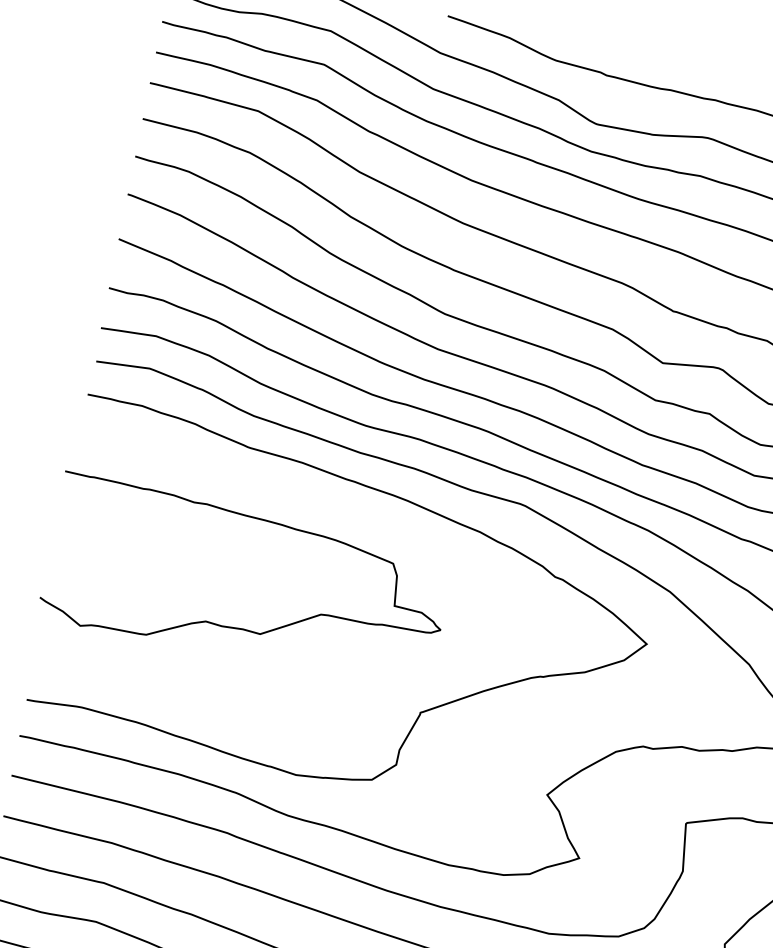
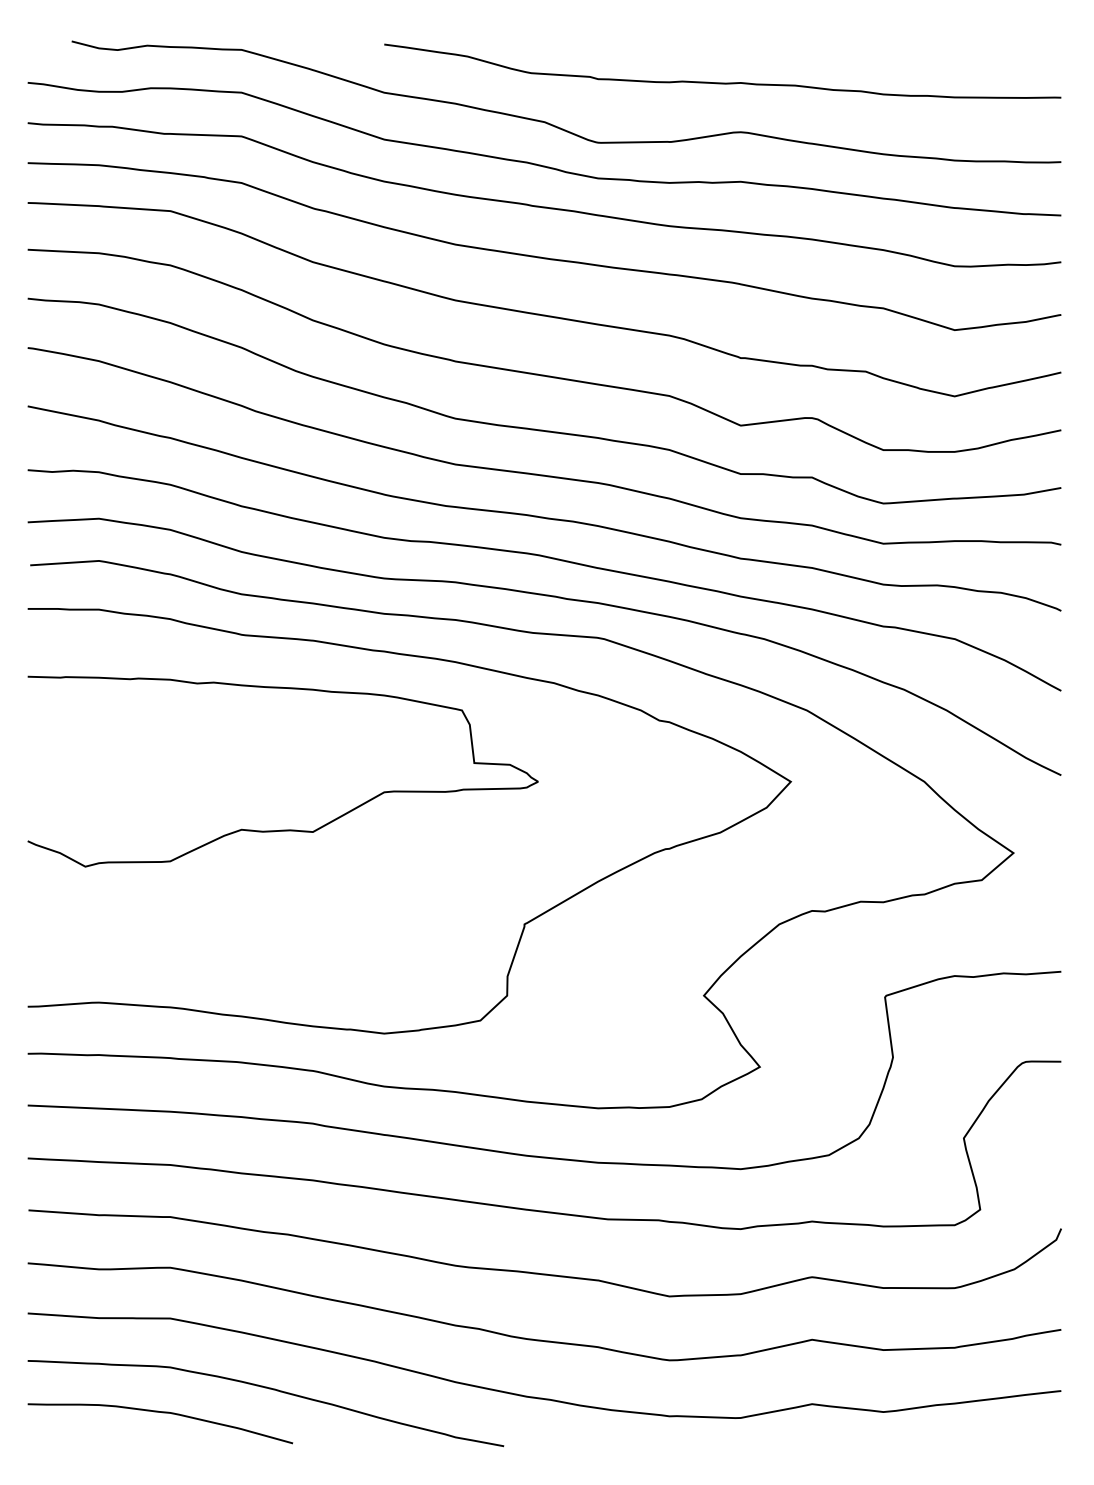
curve: (237, 627) -> (282, 829), moved

